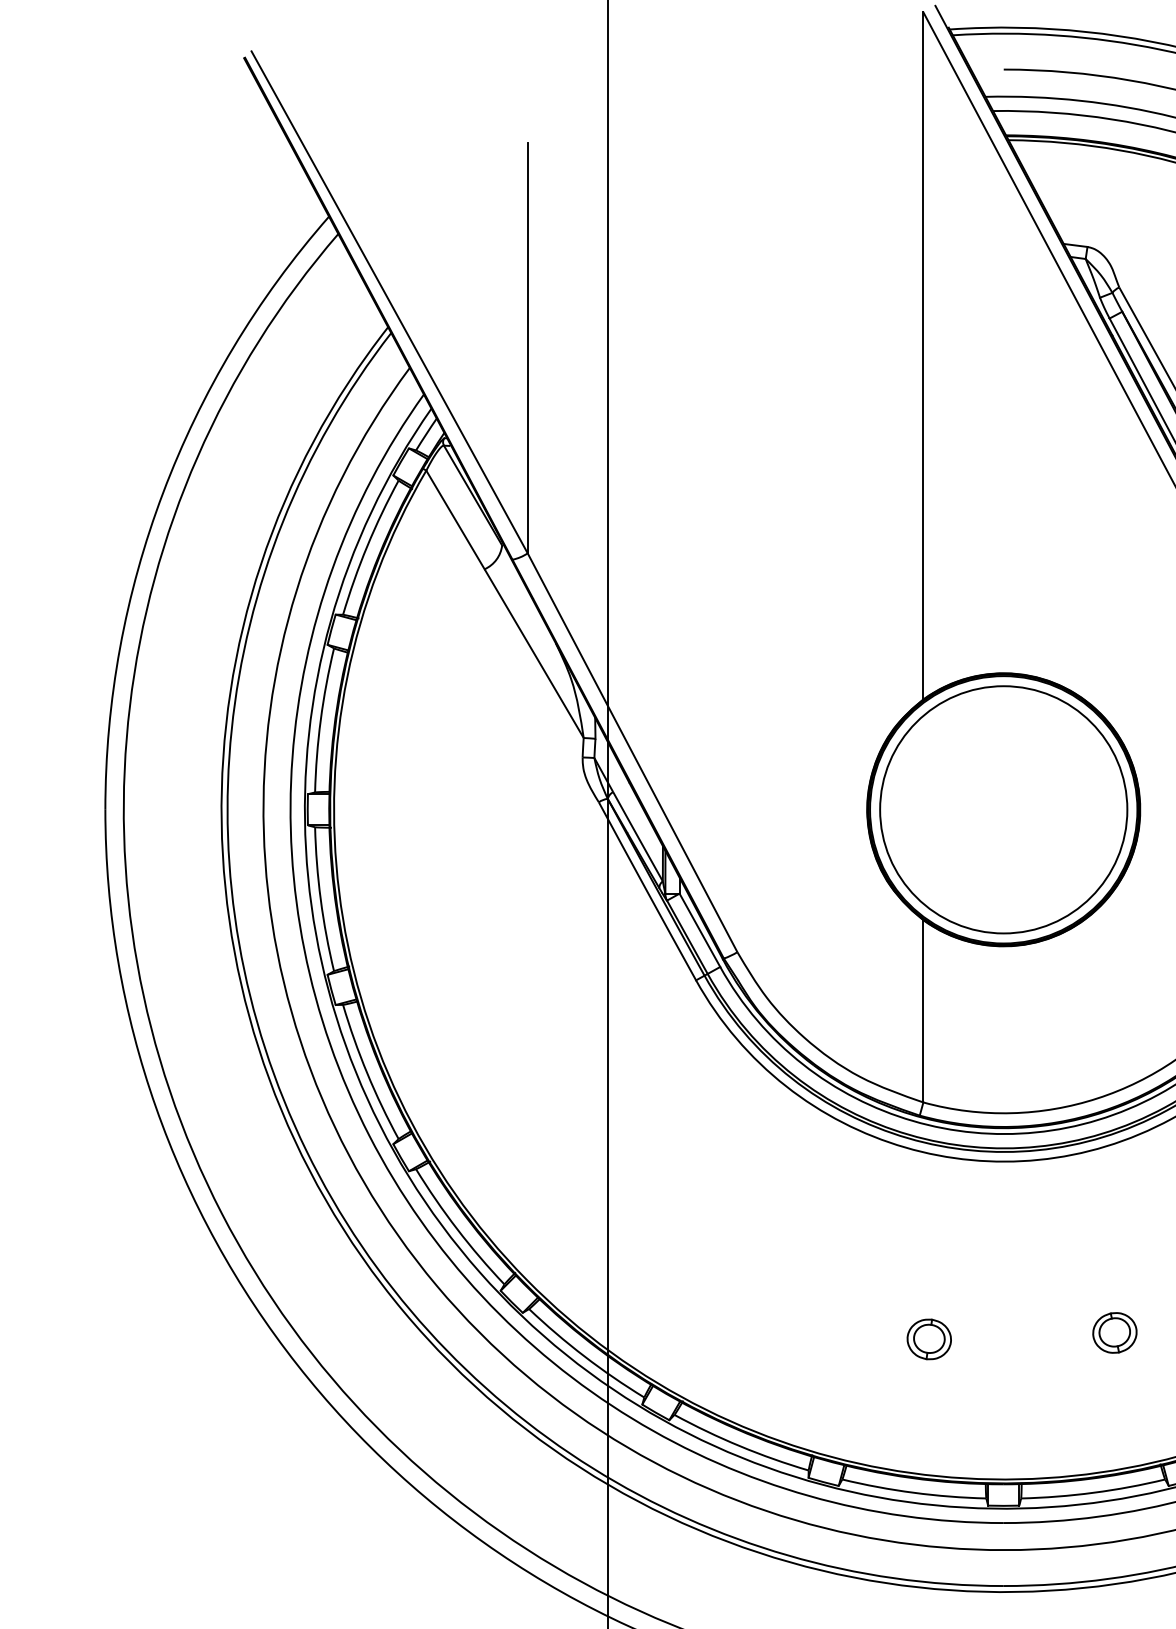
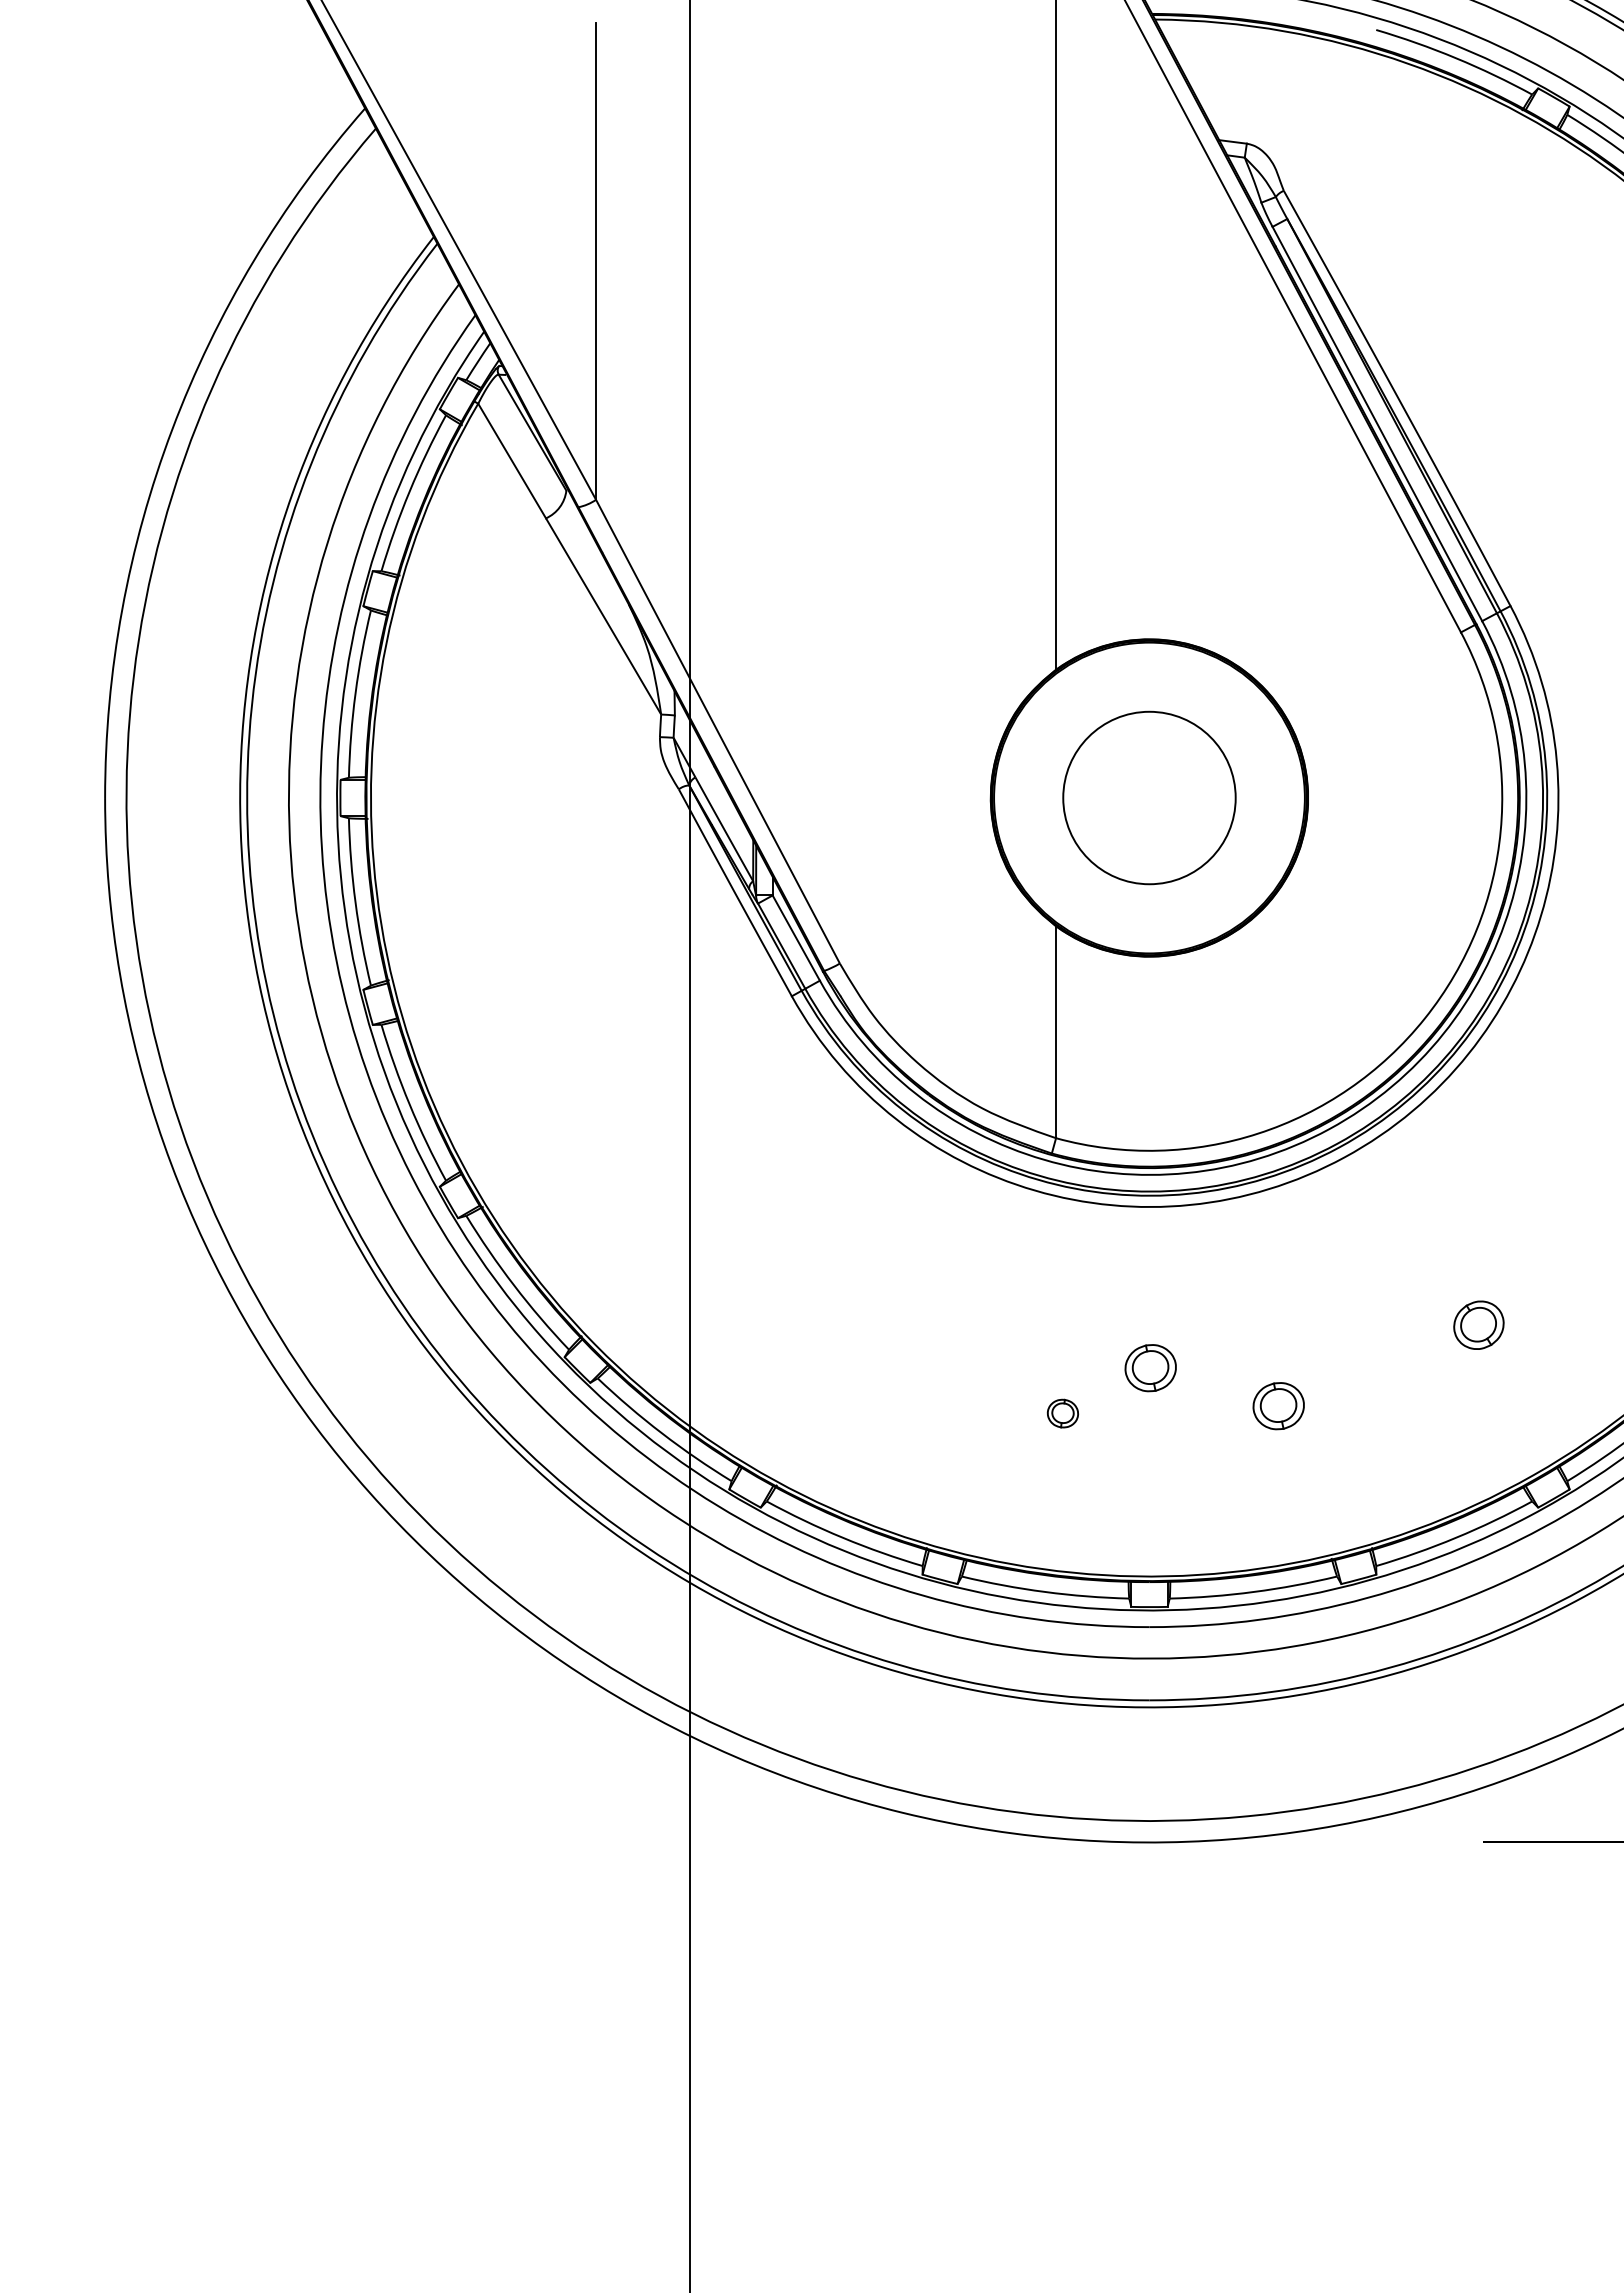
circle: (1003, 809) -> (1149, 797), size x0.6
part: (1004, 1300) -> (1150, 1368), added
part: (928, 1339) -> (1062, 1413), size x0.6

